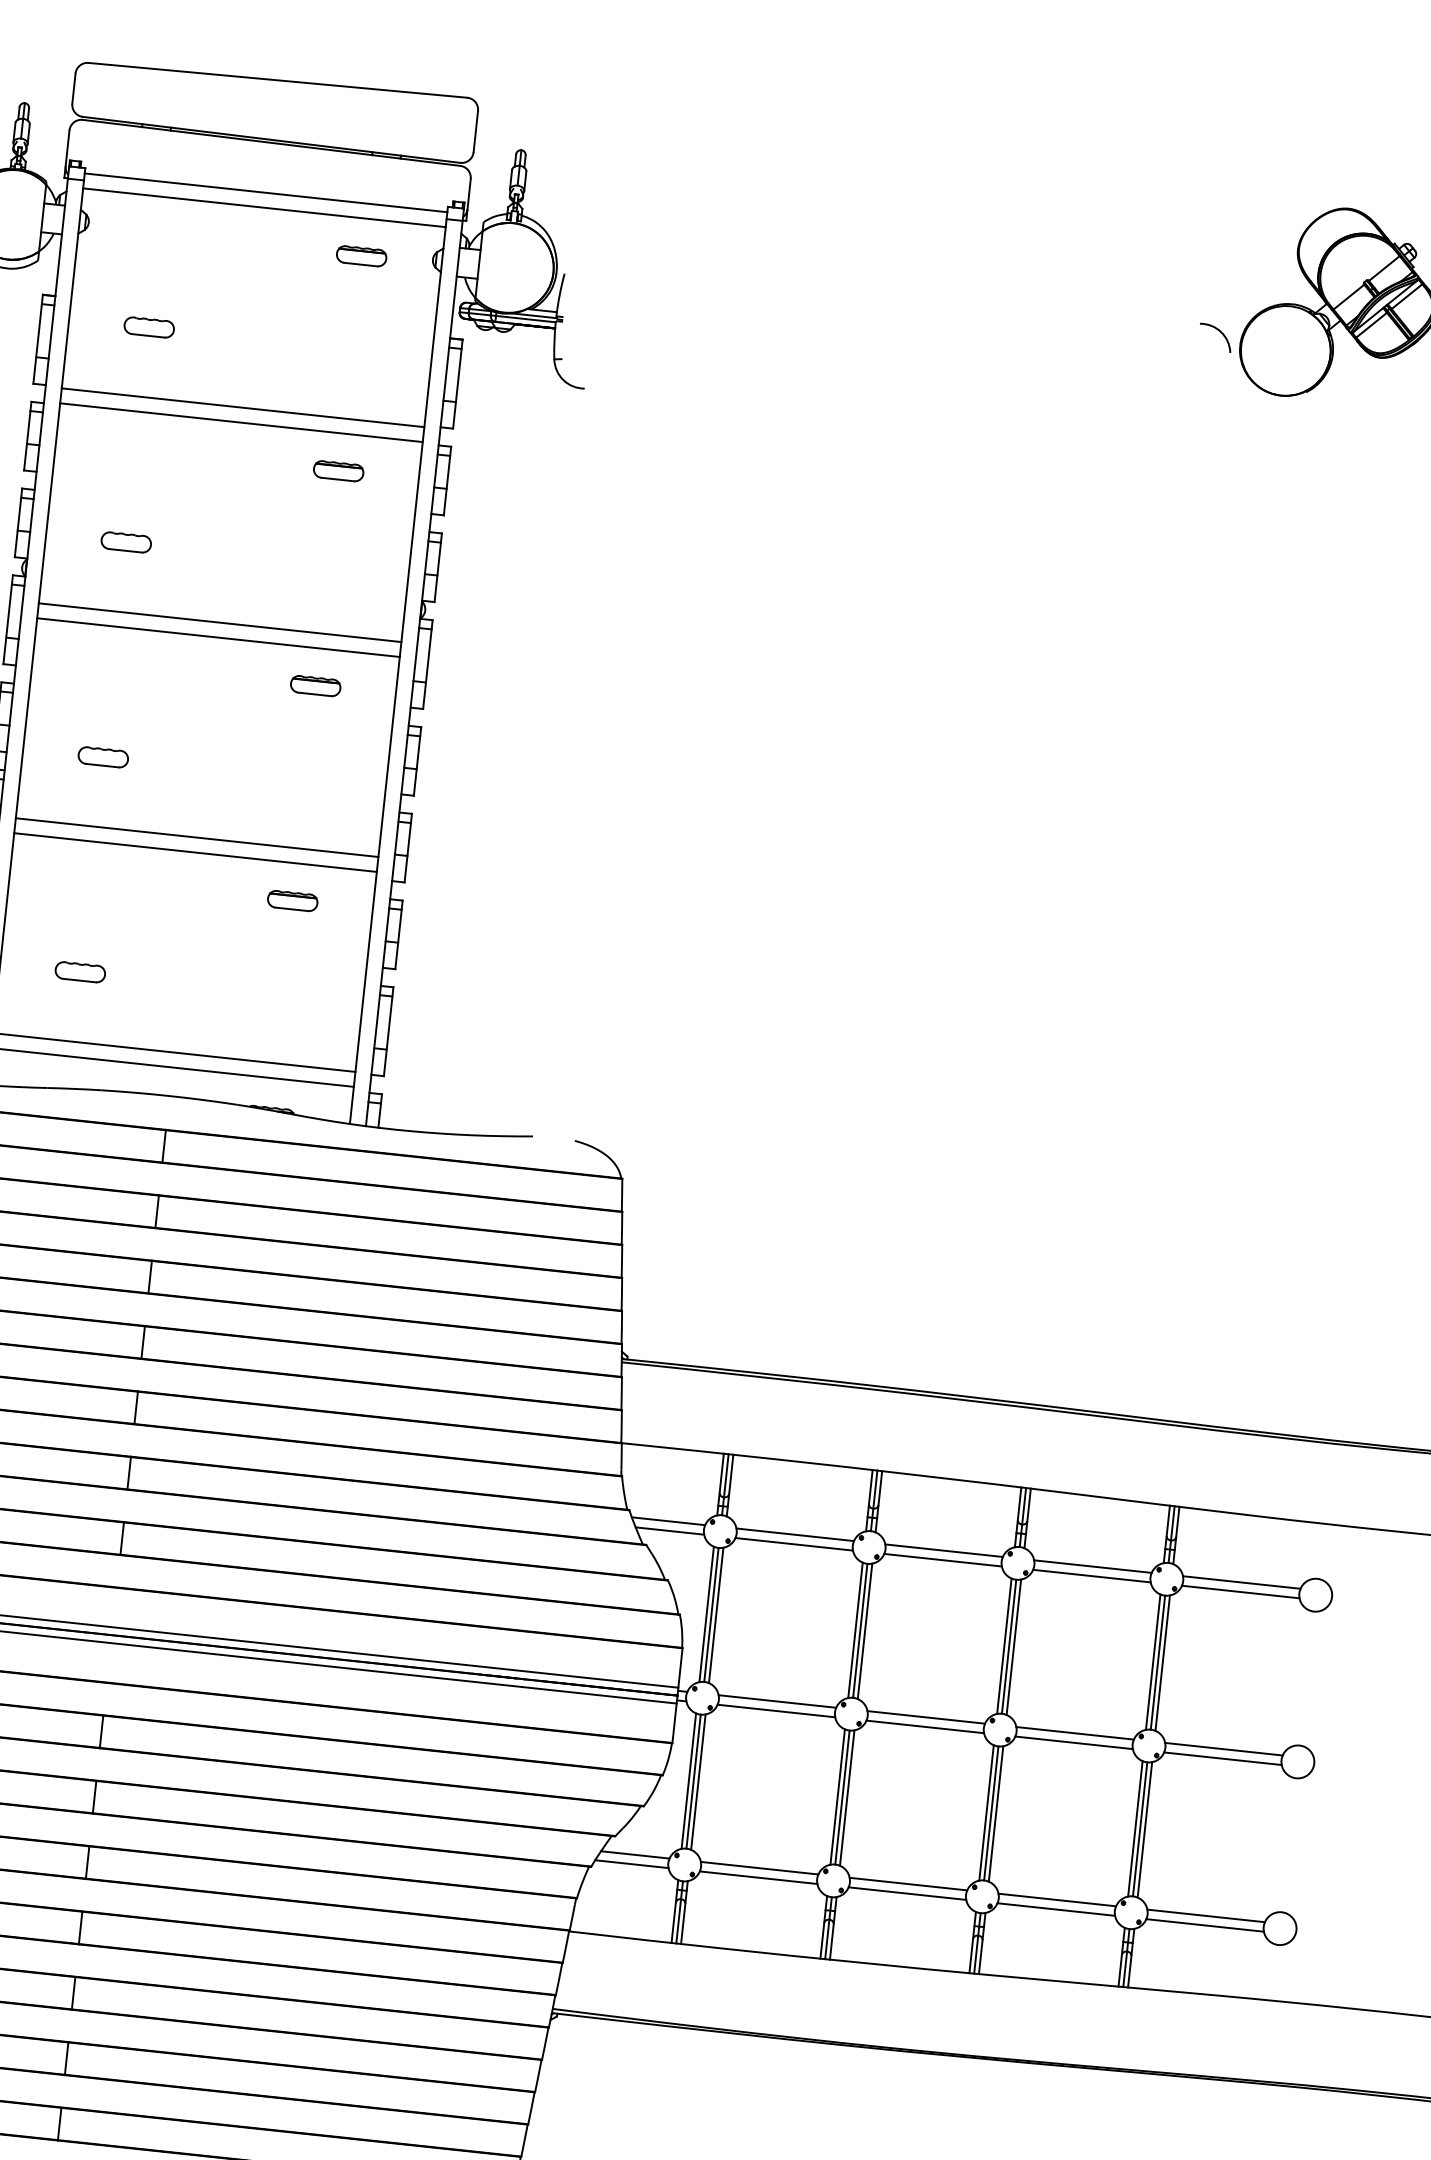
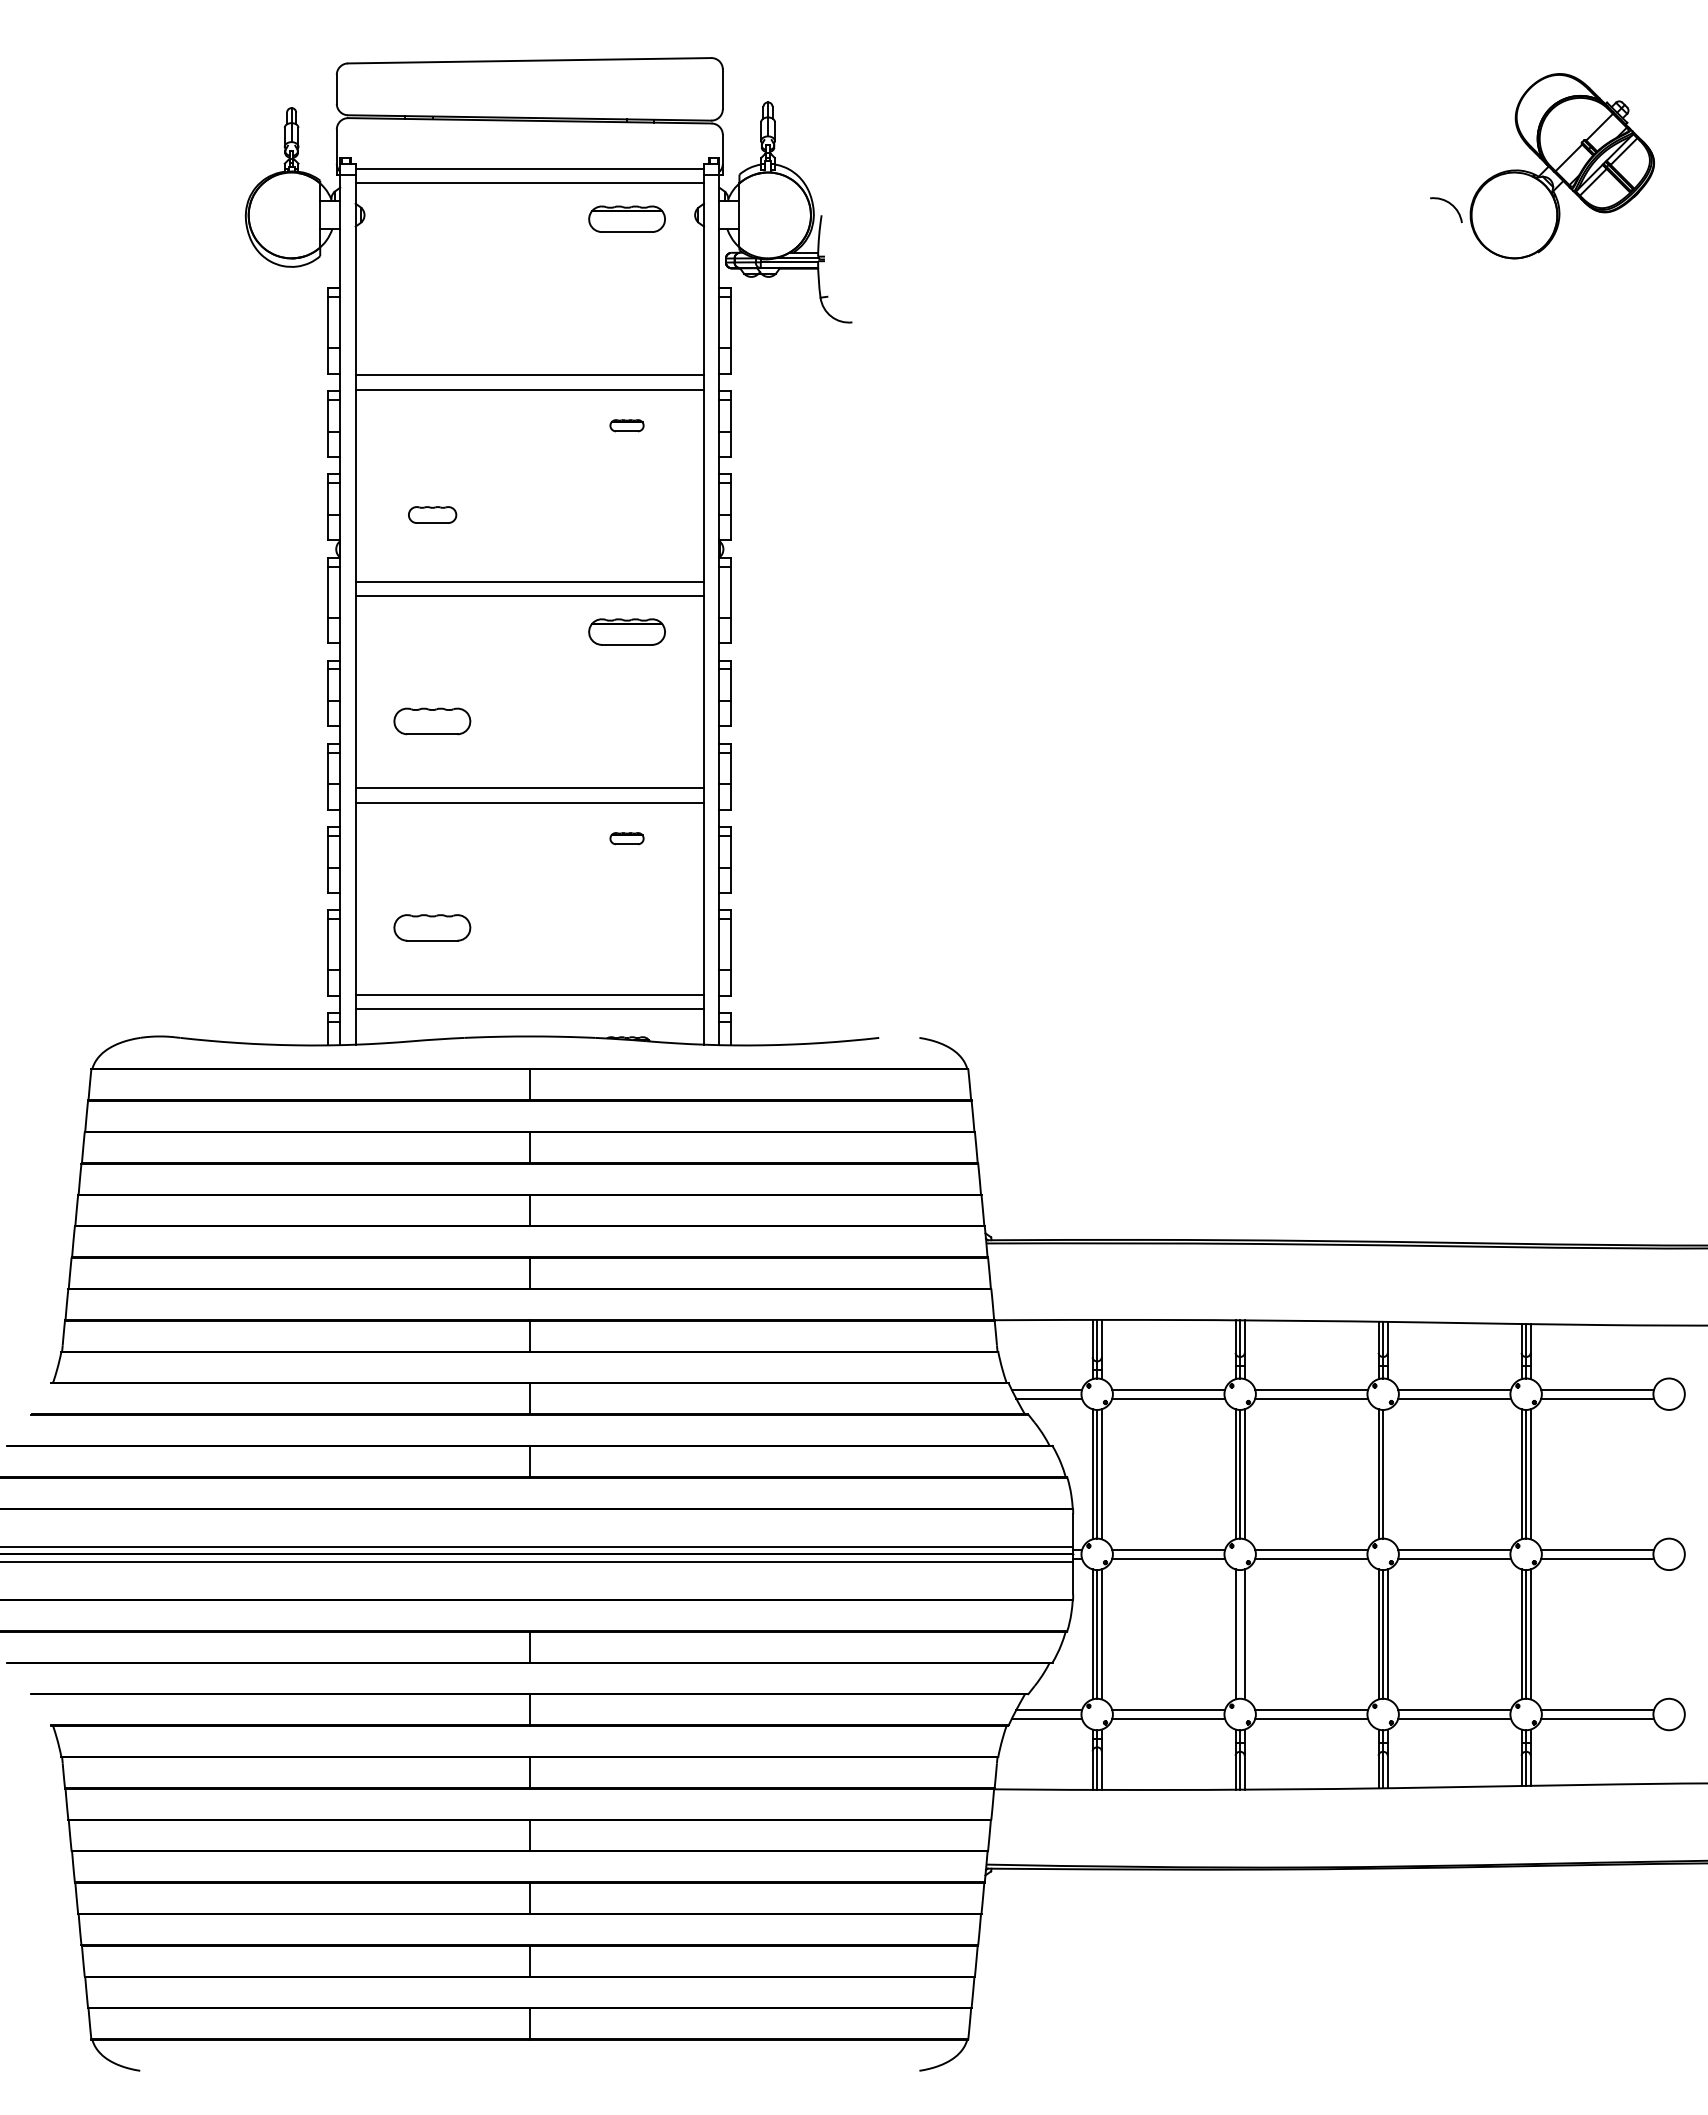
part: (361, 256) -> (626, 219), size x1.6
part: (149, 327) -> (432, 308), removed
part: (338, 470) -> (626, 425), size x0.7
part: (315, 686) -> (626, 632), size x1.6
part: (103, 757) -> (432, 721), size x1.6
part: (292, 900) -> (626, 838), size x0.7
part: (80, 971) -> (432, 927), size x1.6
line: (1013, 1647) -> (1387, 1474), removed
line: (842, 1797) -> (1240, 1634), removed

